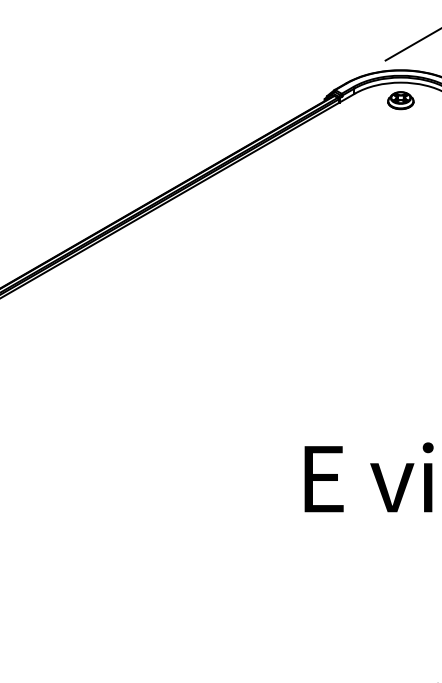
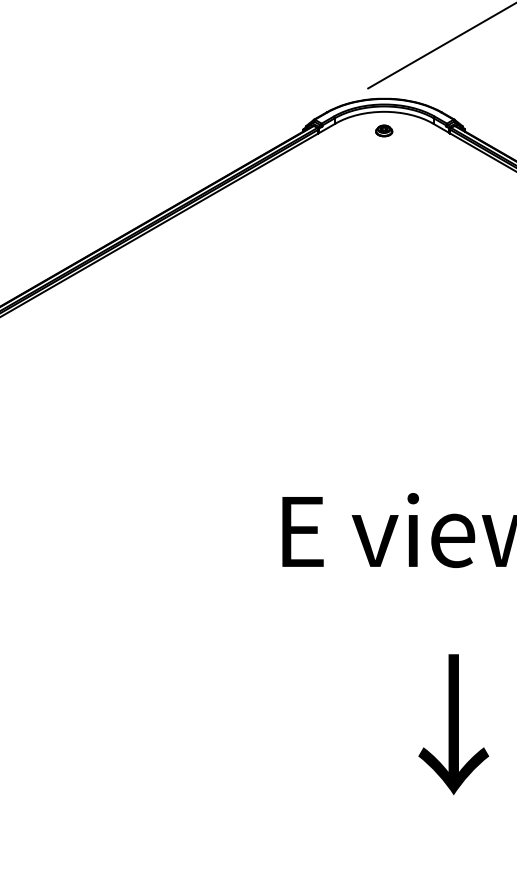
part: (400, 100) -> (383, 130), size x0.6

